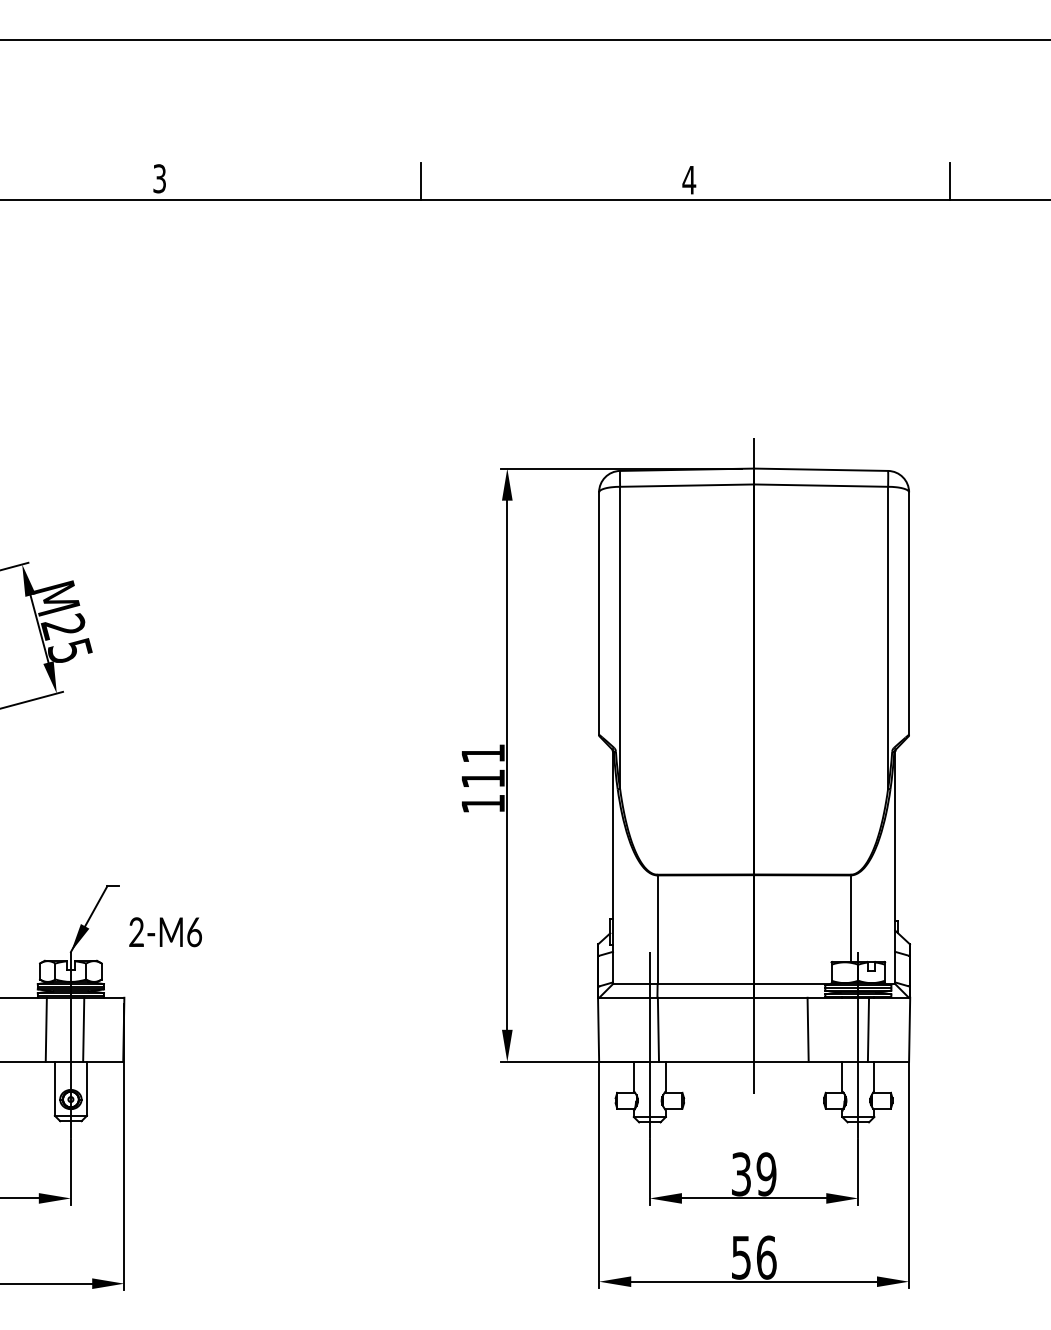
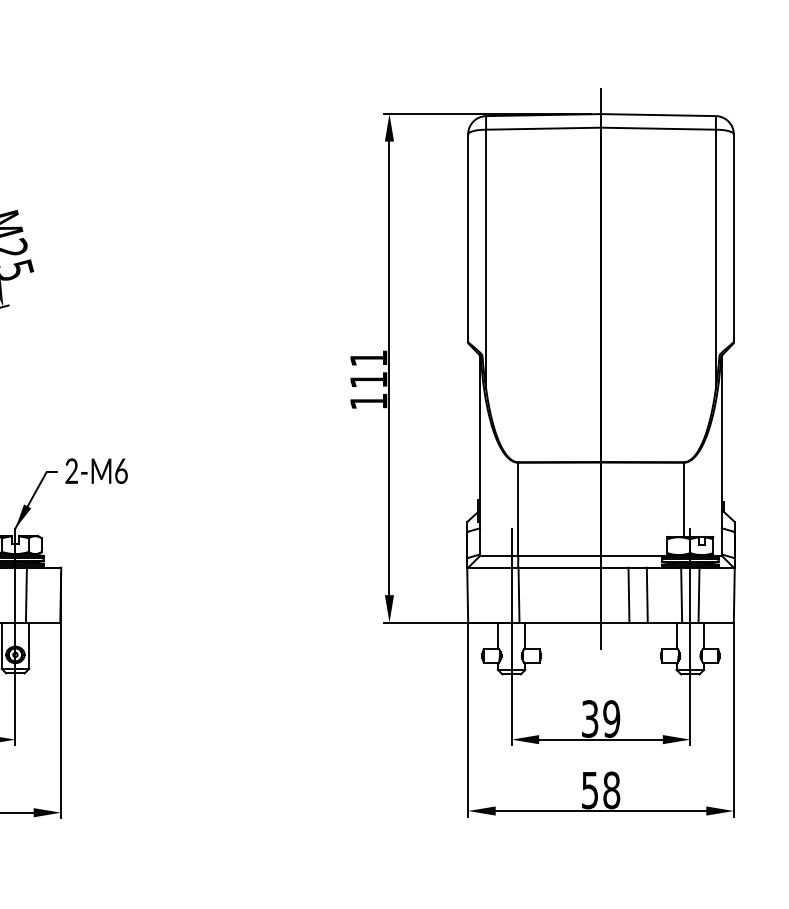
text: (165, 932) -> (96, 471), moved
line: (786, 1029) -> (628, 594), added
line: (847, 1029) -> (681, 594), added
text: (766, 1257) -> (611, 790), 56 -> 58

